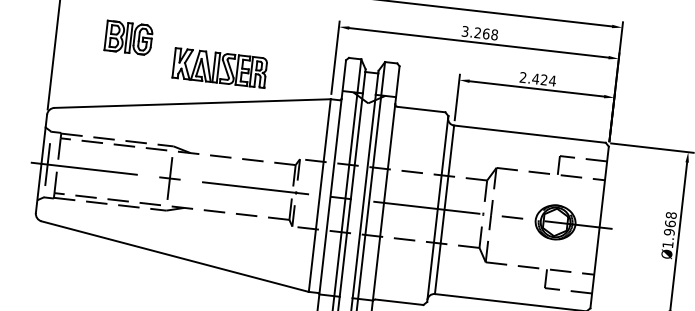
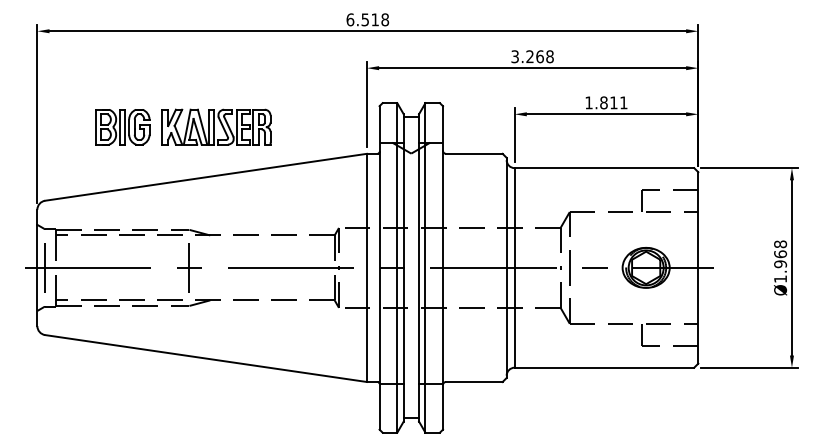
part: (128, 38) -> (122, 127), moved
part: (220, 67) -> (216, 126), moved
text: (538, 78) -> (606, 102), 2.424 -> 1.811

